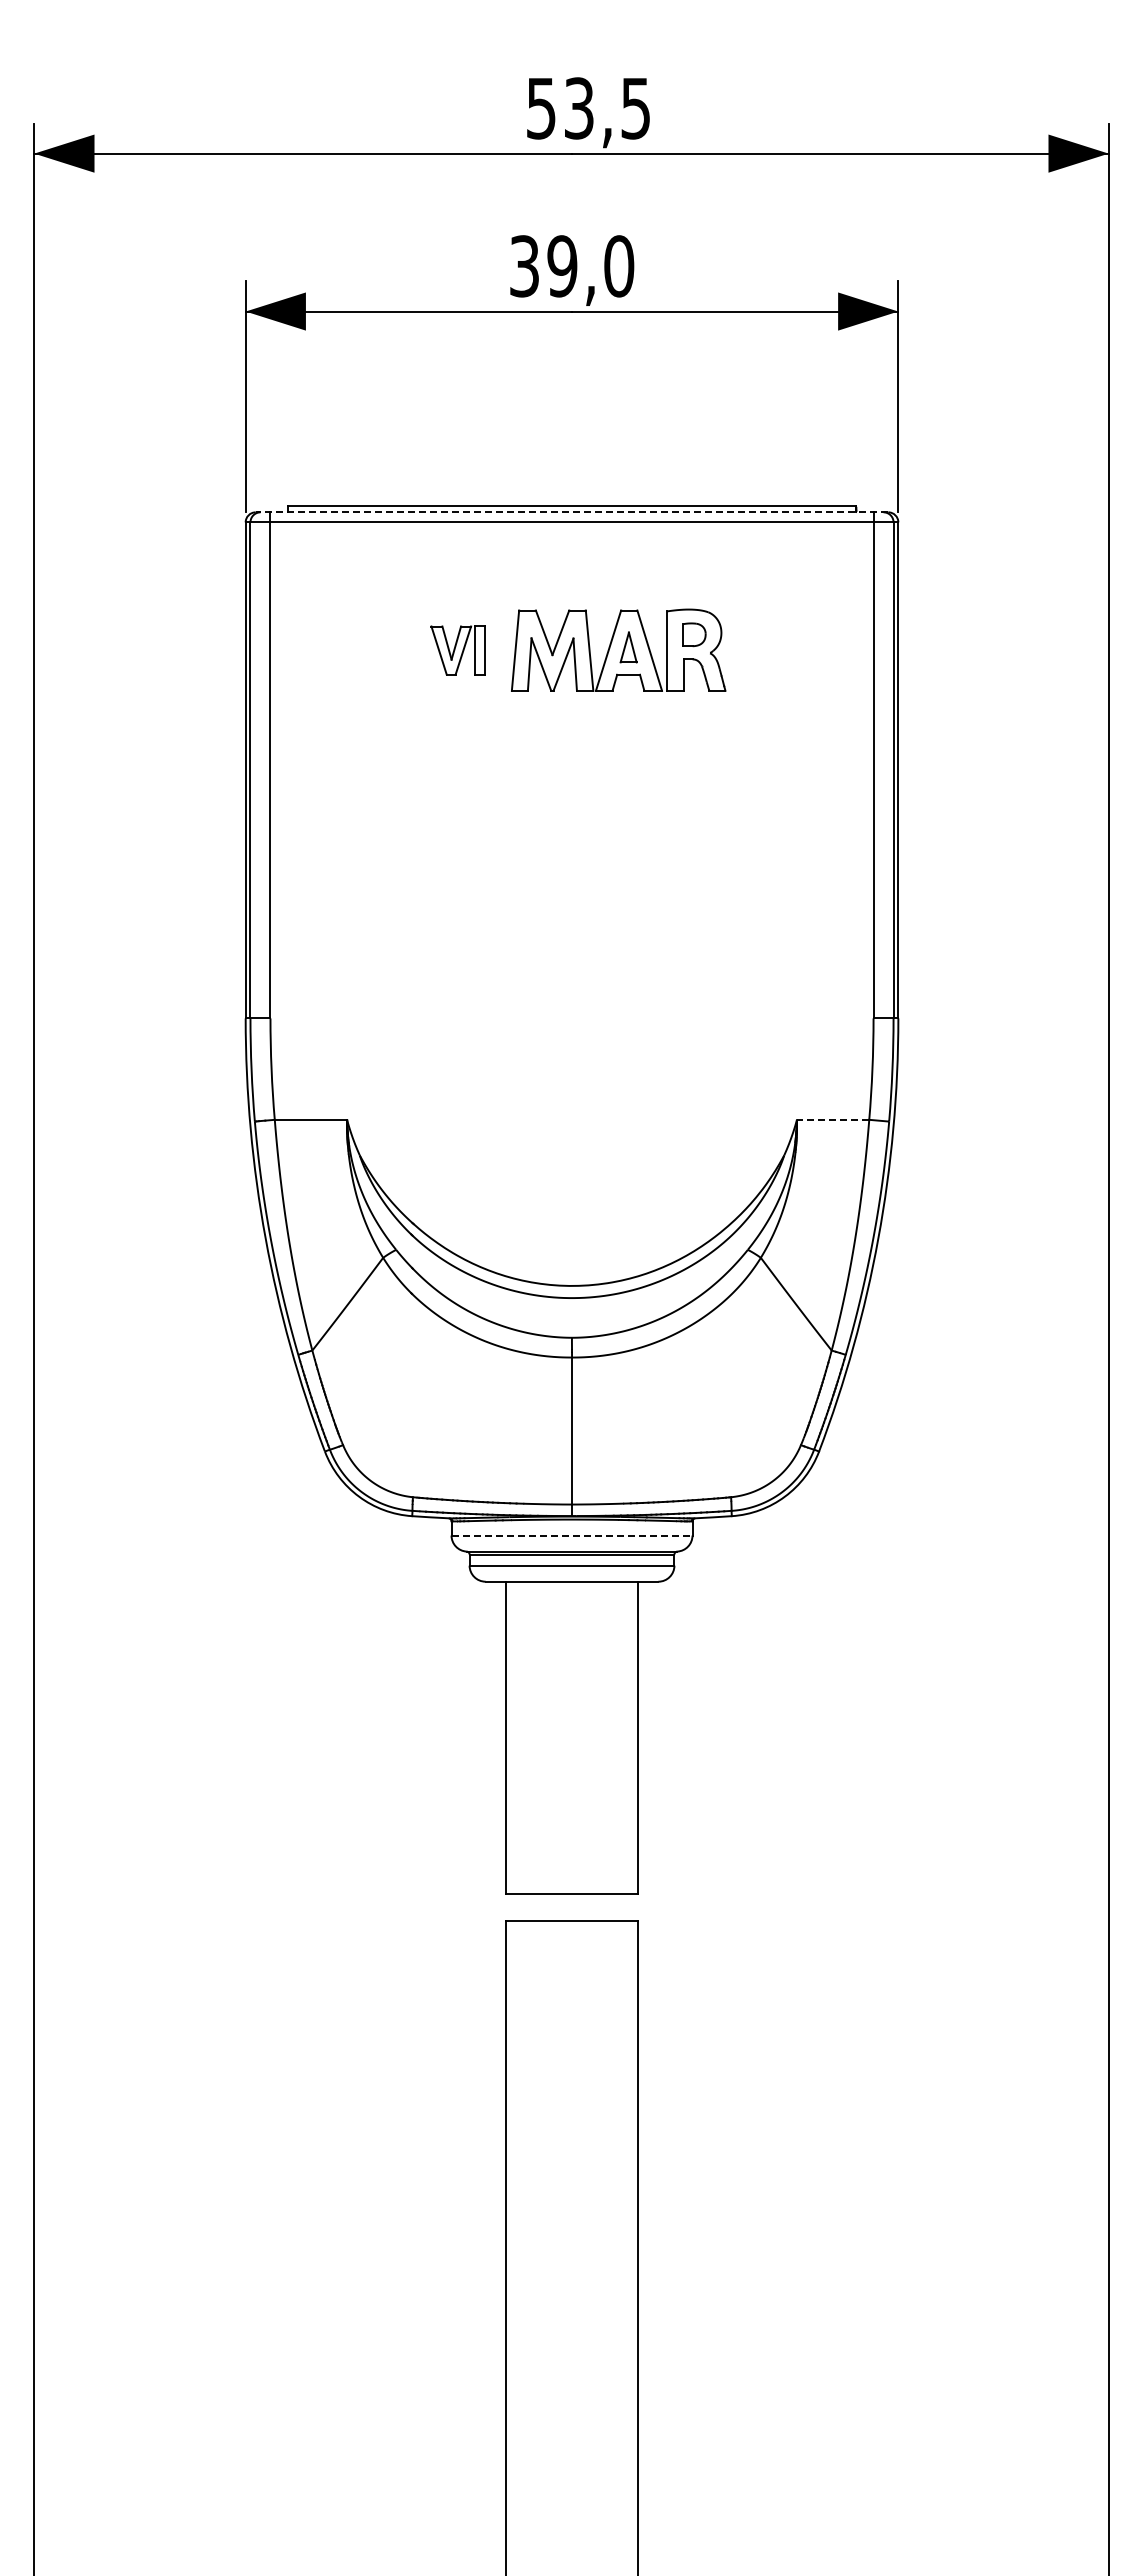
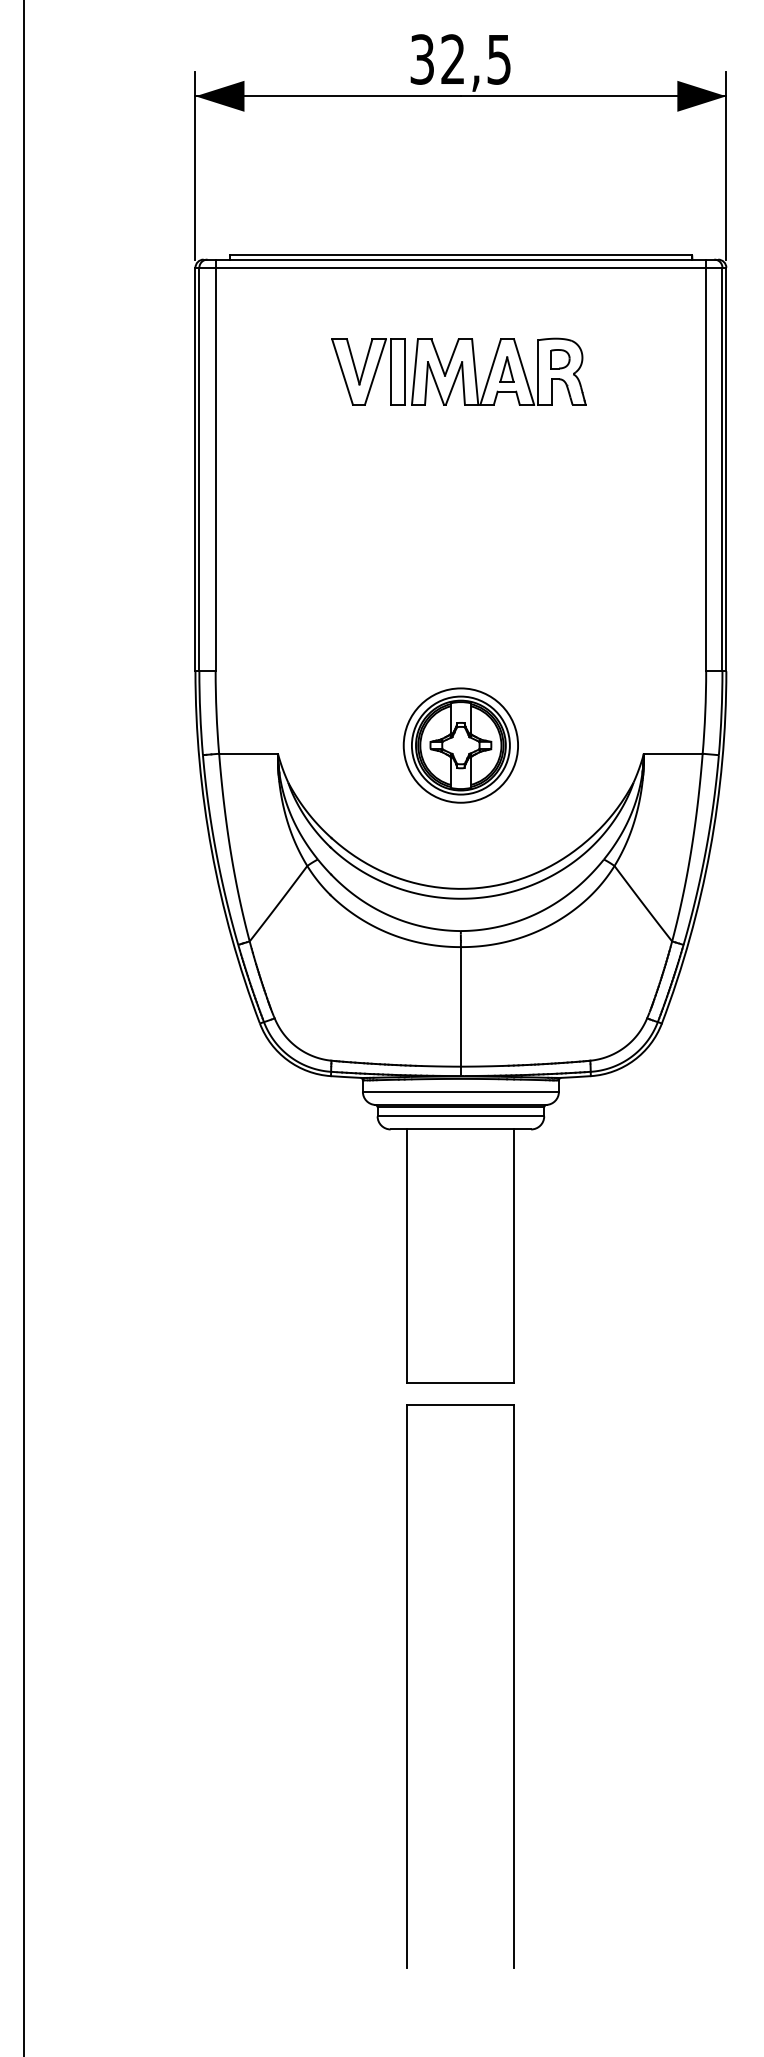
text: (590, 266) -> (475, 59), 39,0 -> 32,5
line: (571, 512) -> (460, 259), dashed -> solid
part: (457, 650) -> (367, 372), size x1.67
part: (571, 1109) -> (460, 745), added
line: (832, 1119) -> (672, 753), dashed -> solid
line: (572, 1535) -> (461, 1091), dashed -> solid

